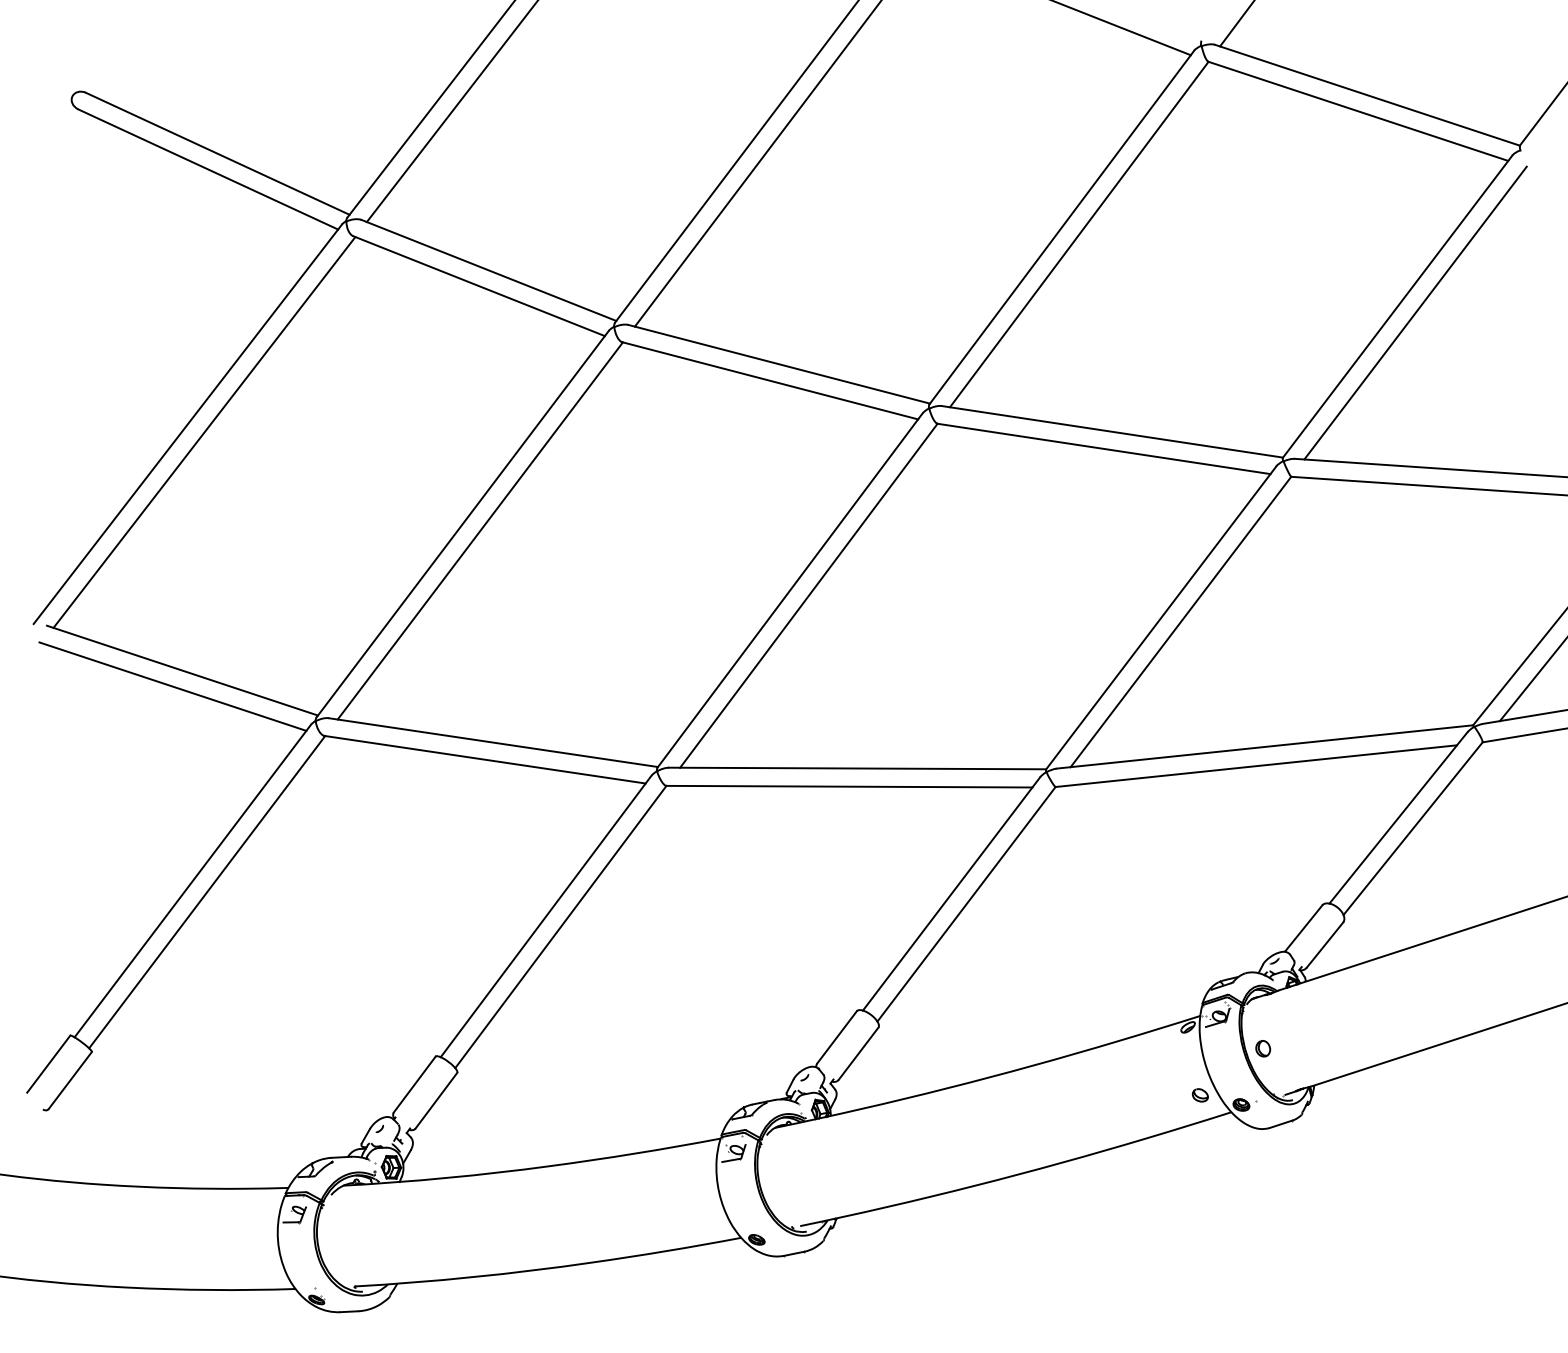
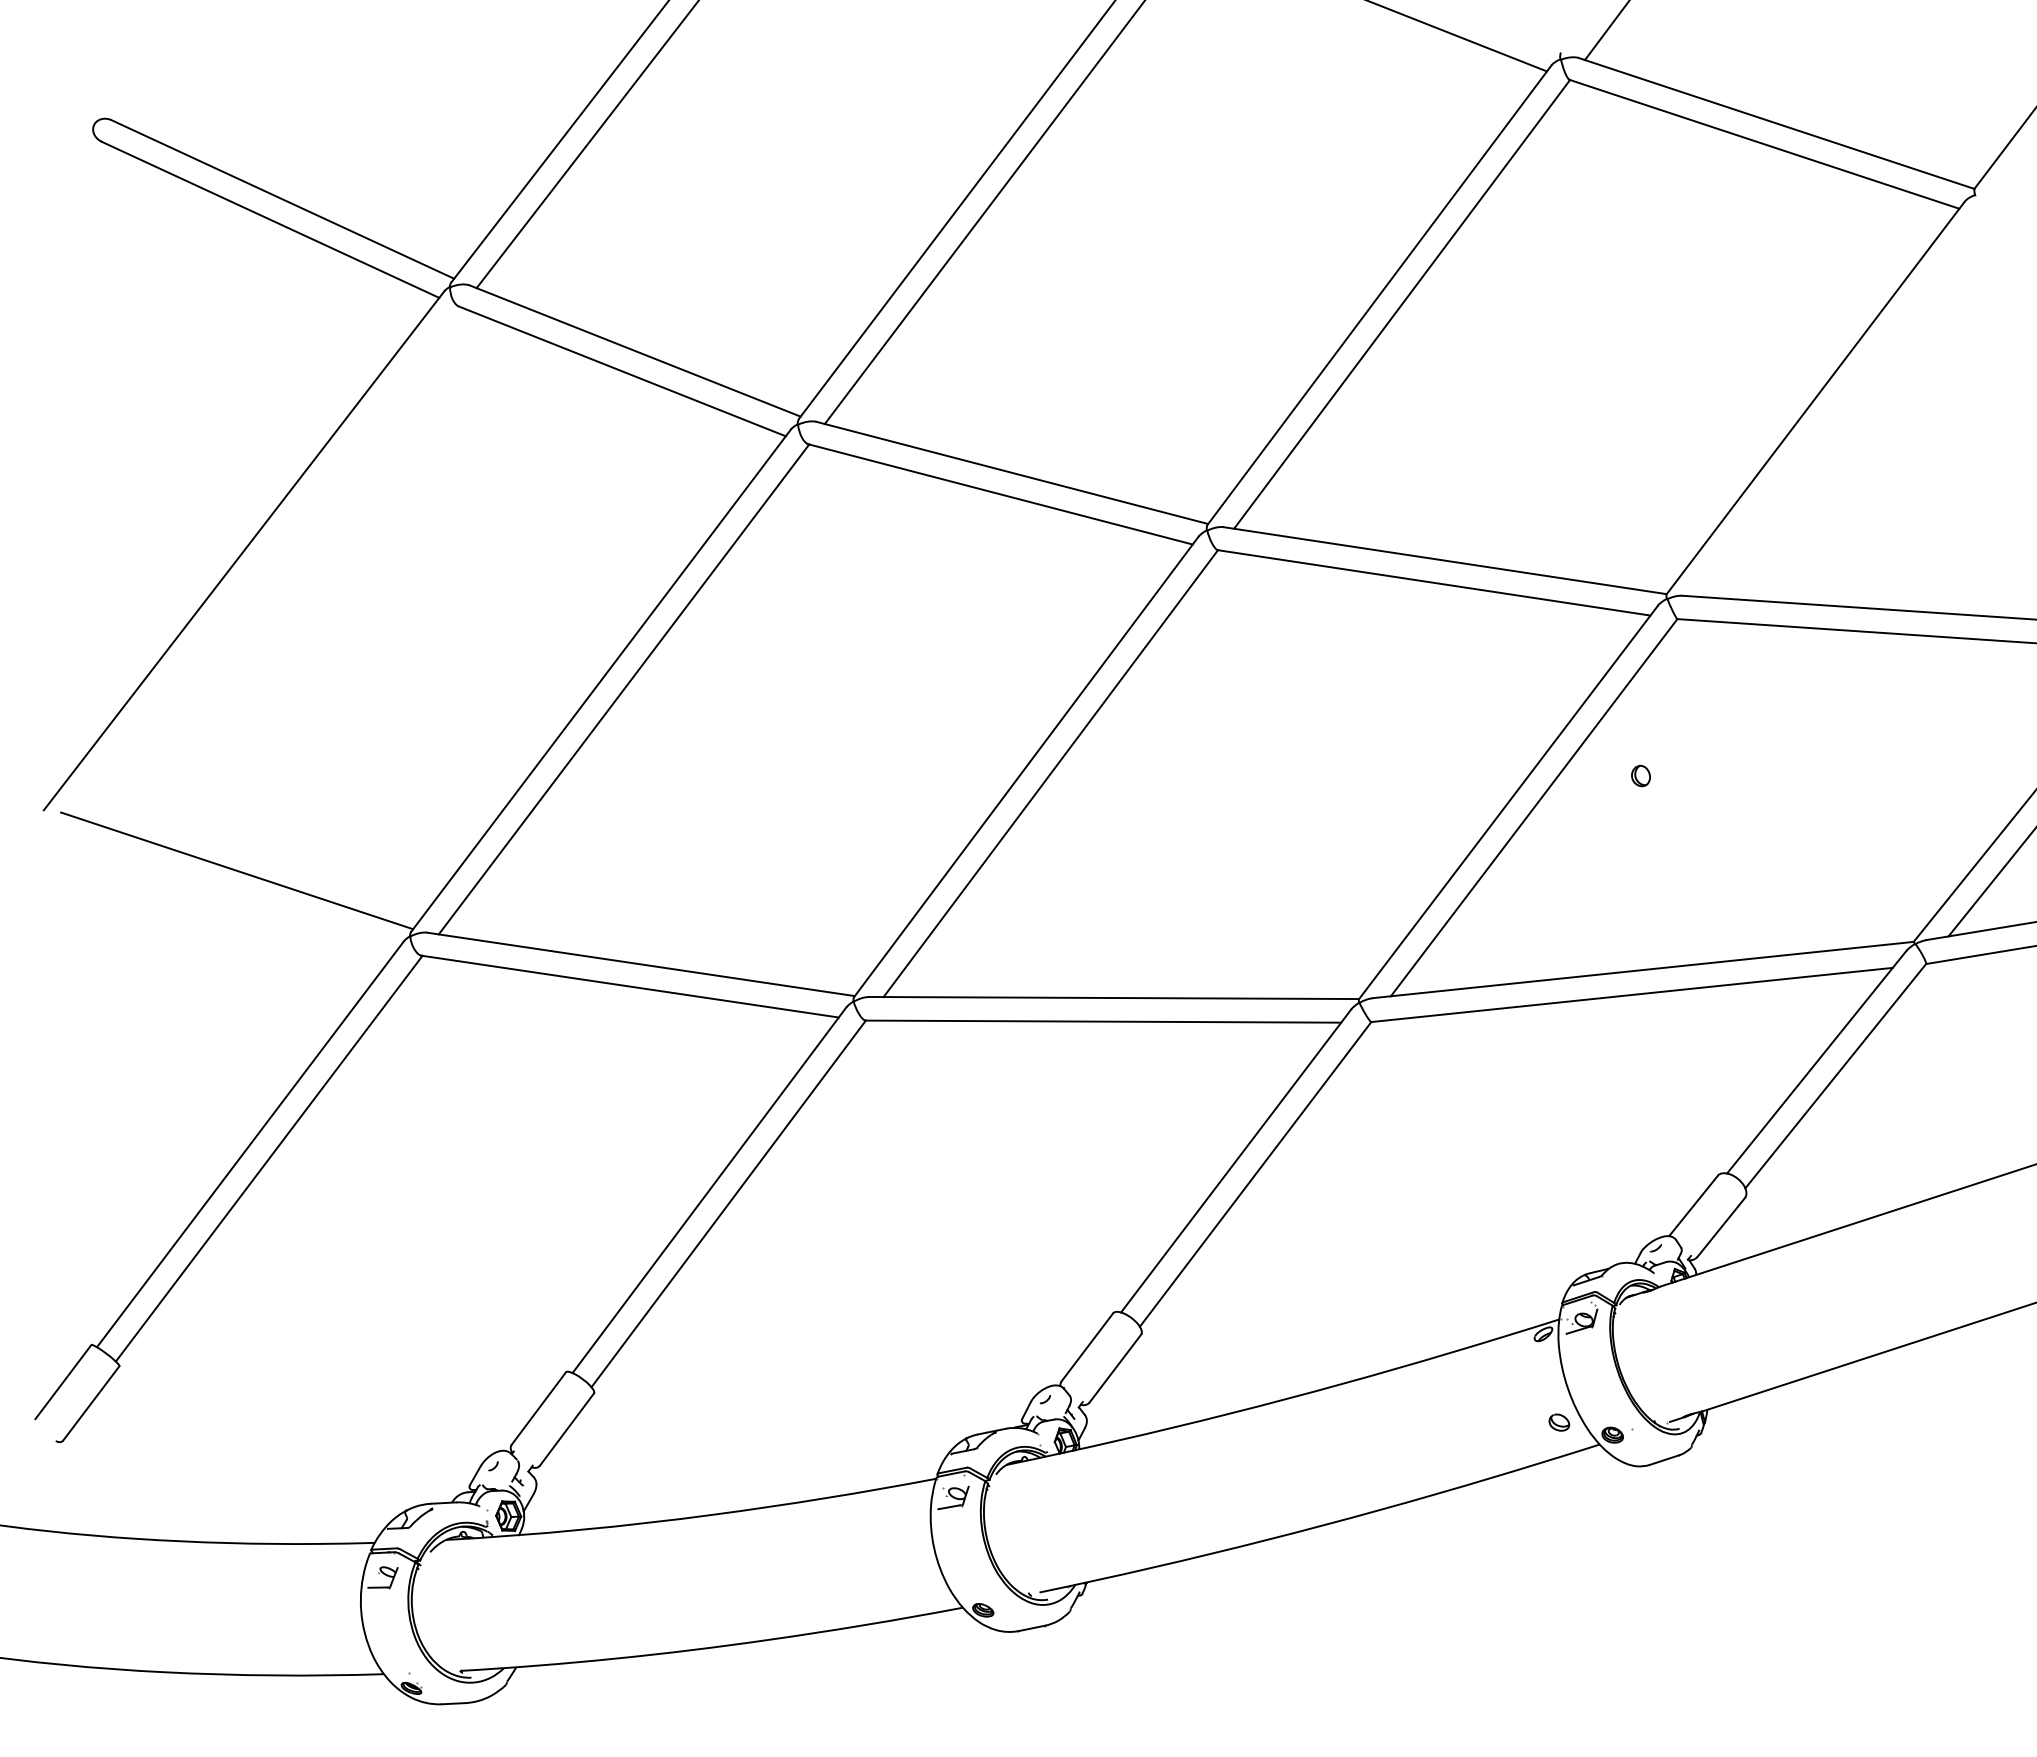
line: (1415, 313) -> (1838, 406), removed
line: (204, 432) -> (265, 561), removed
line: (172, 686) -> (224, 891), removed
part: (1262, 1048) -> (1640, 775), moved

